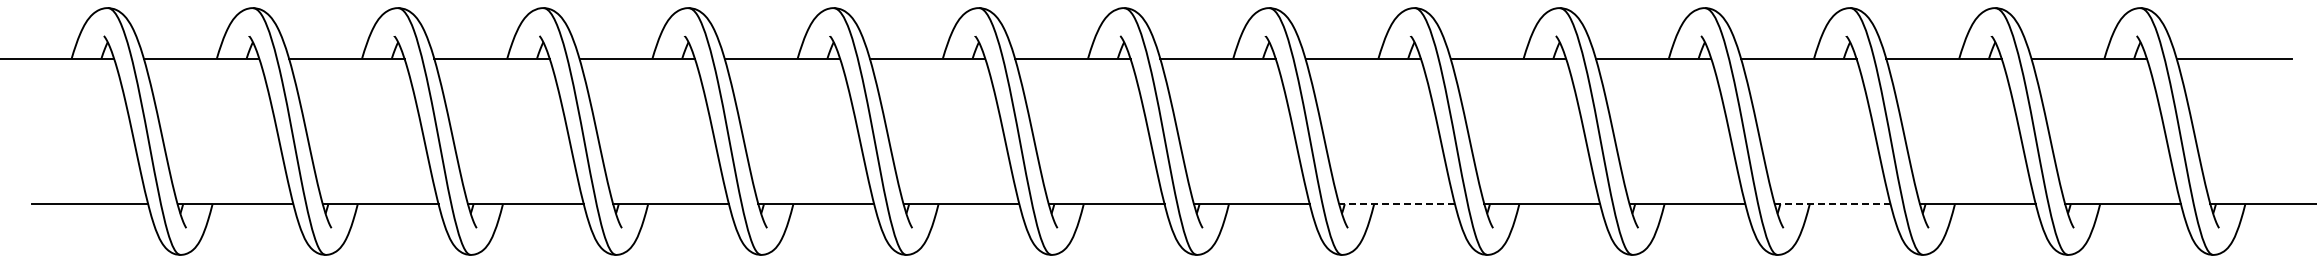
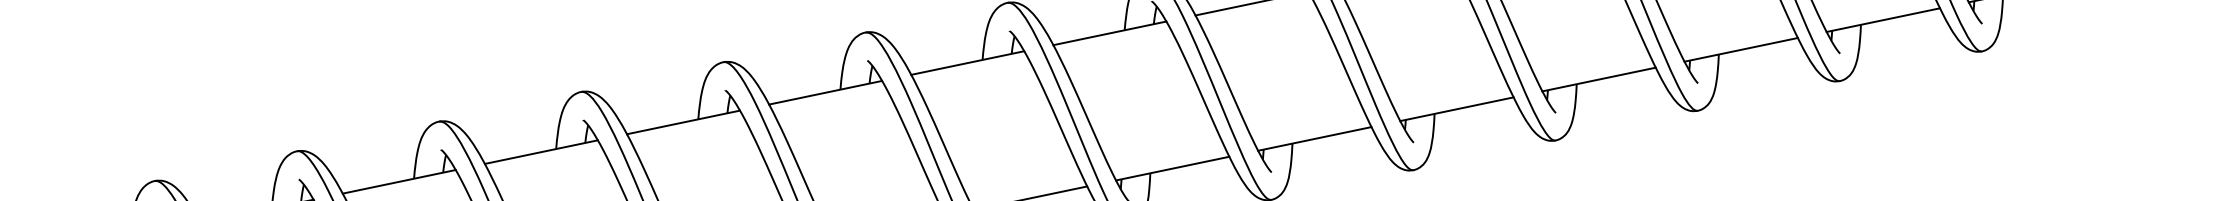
line: (1397, 204) -> (1173, 168), dashed -> solid
line: (1832, 204) -> (1599, 79), dashed -> solid

